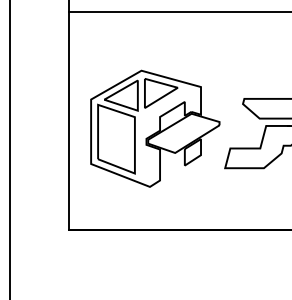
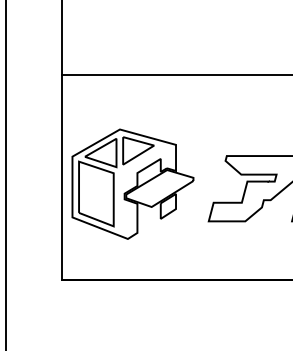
part: (154, 128) -> (132, 183), moved

